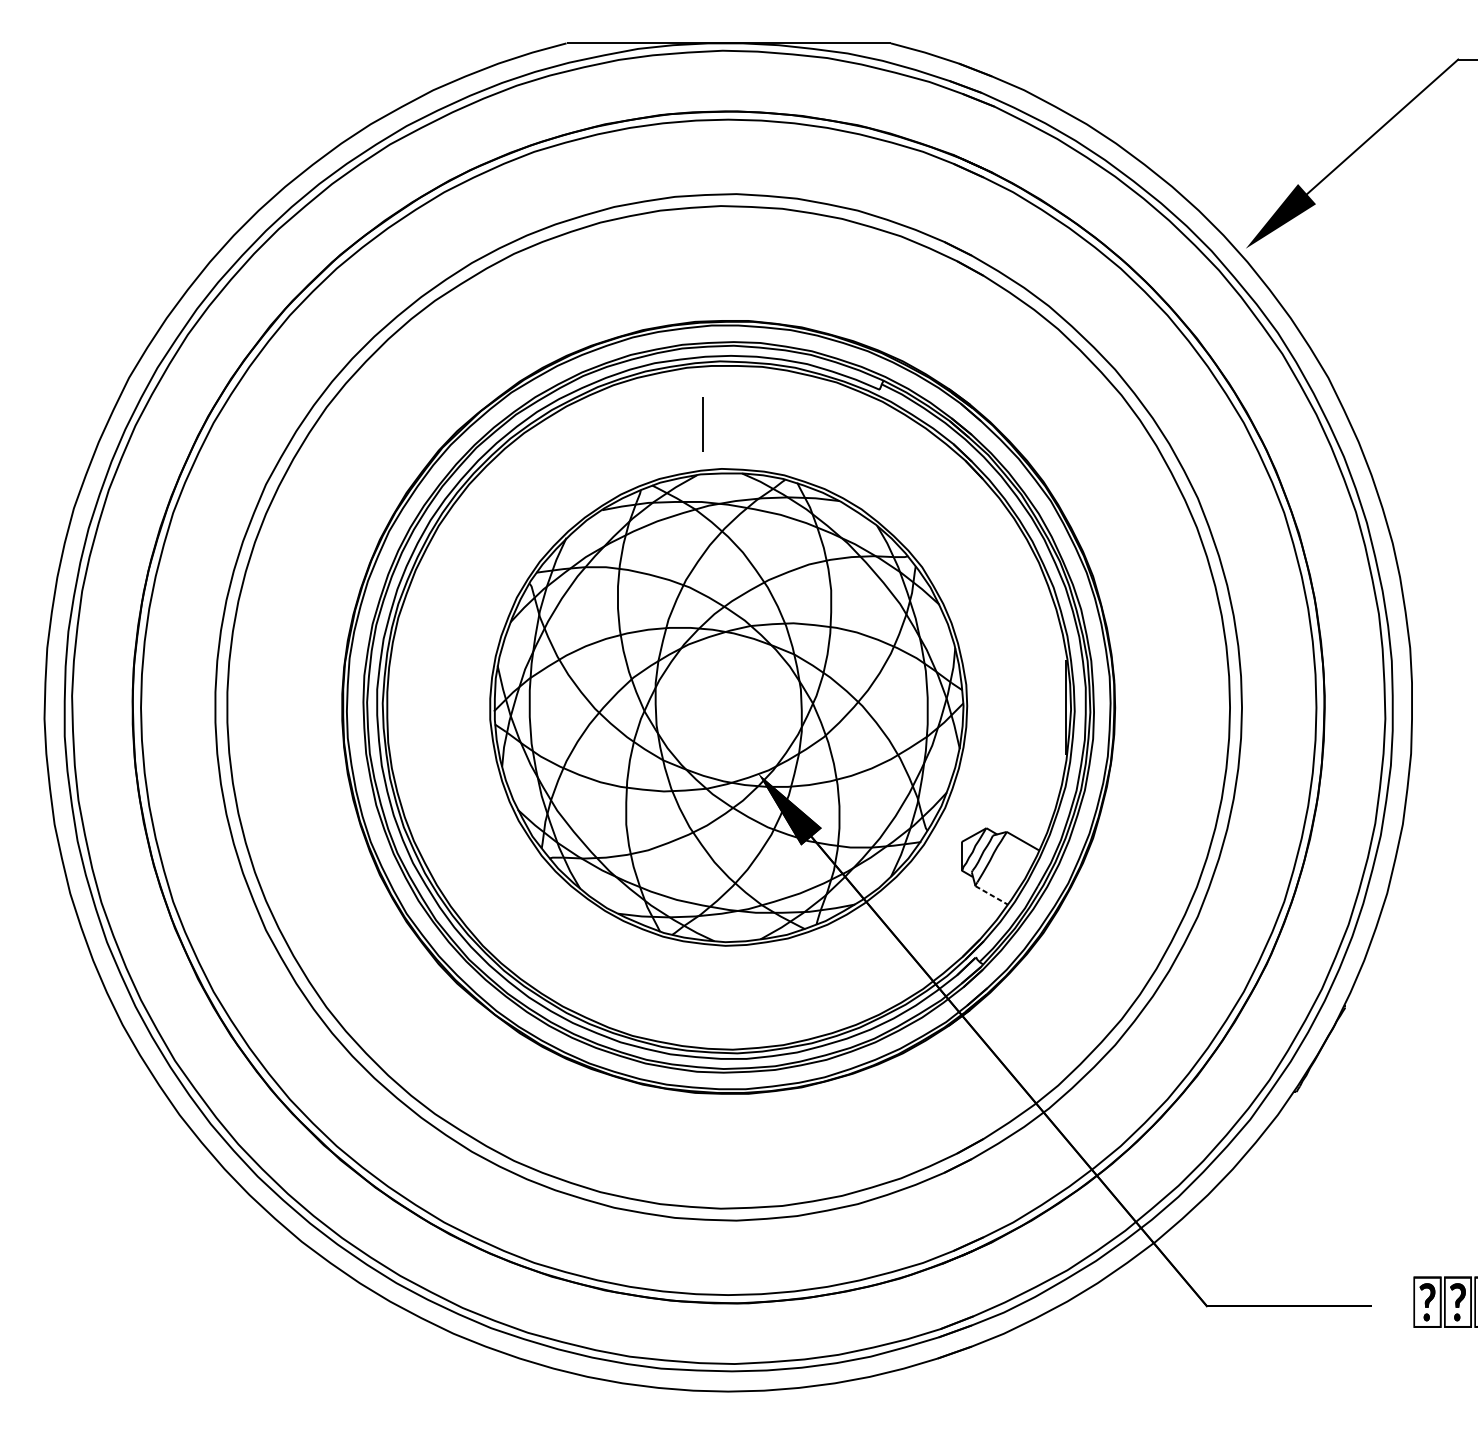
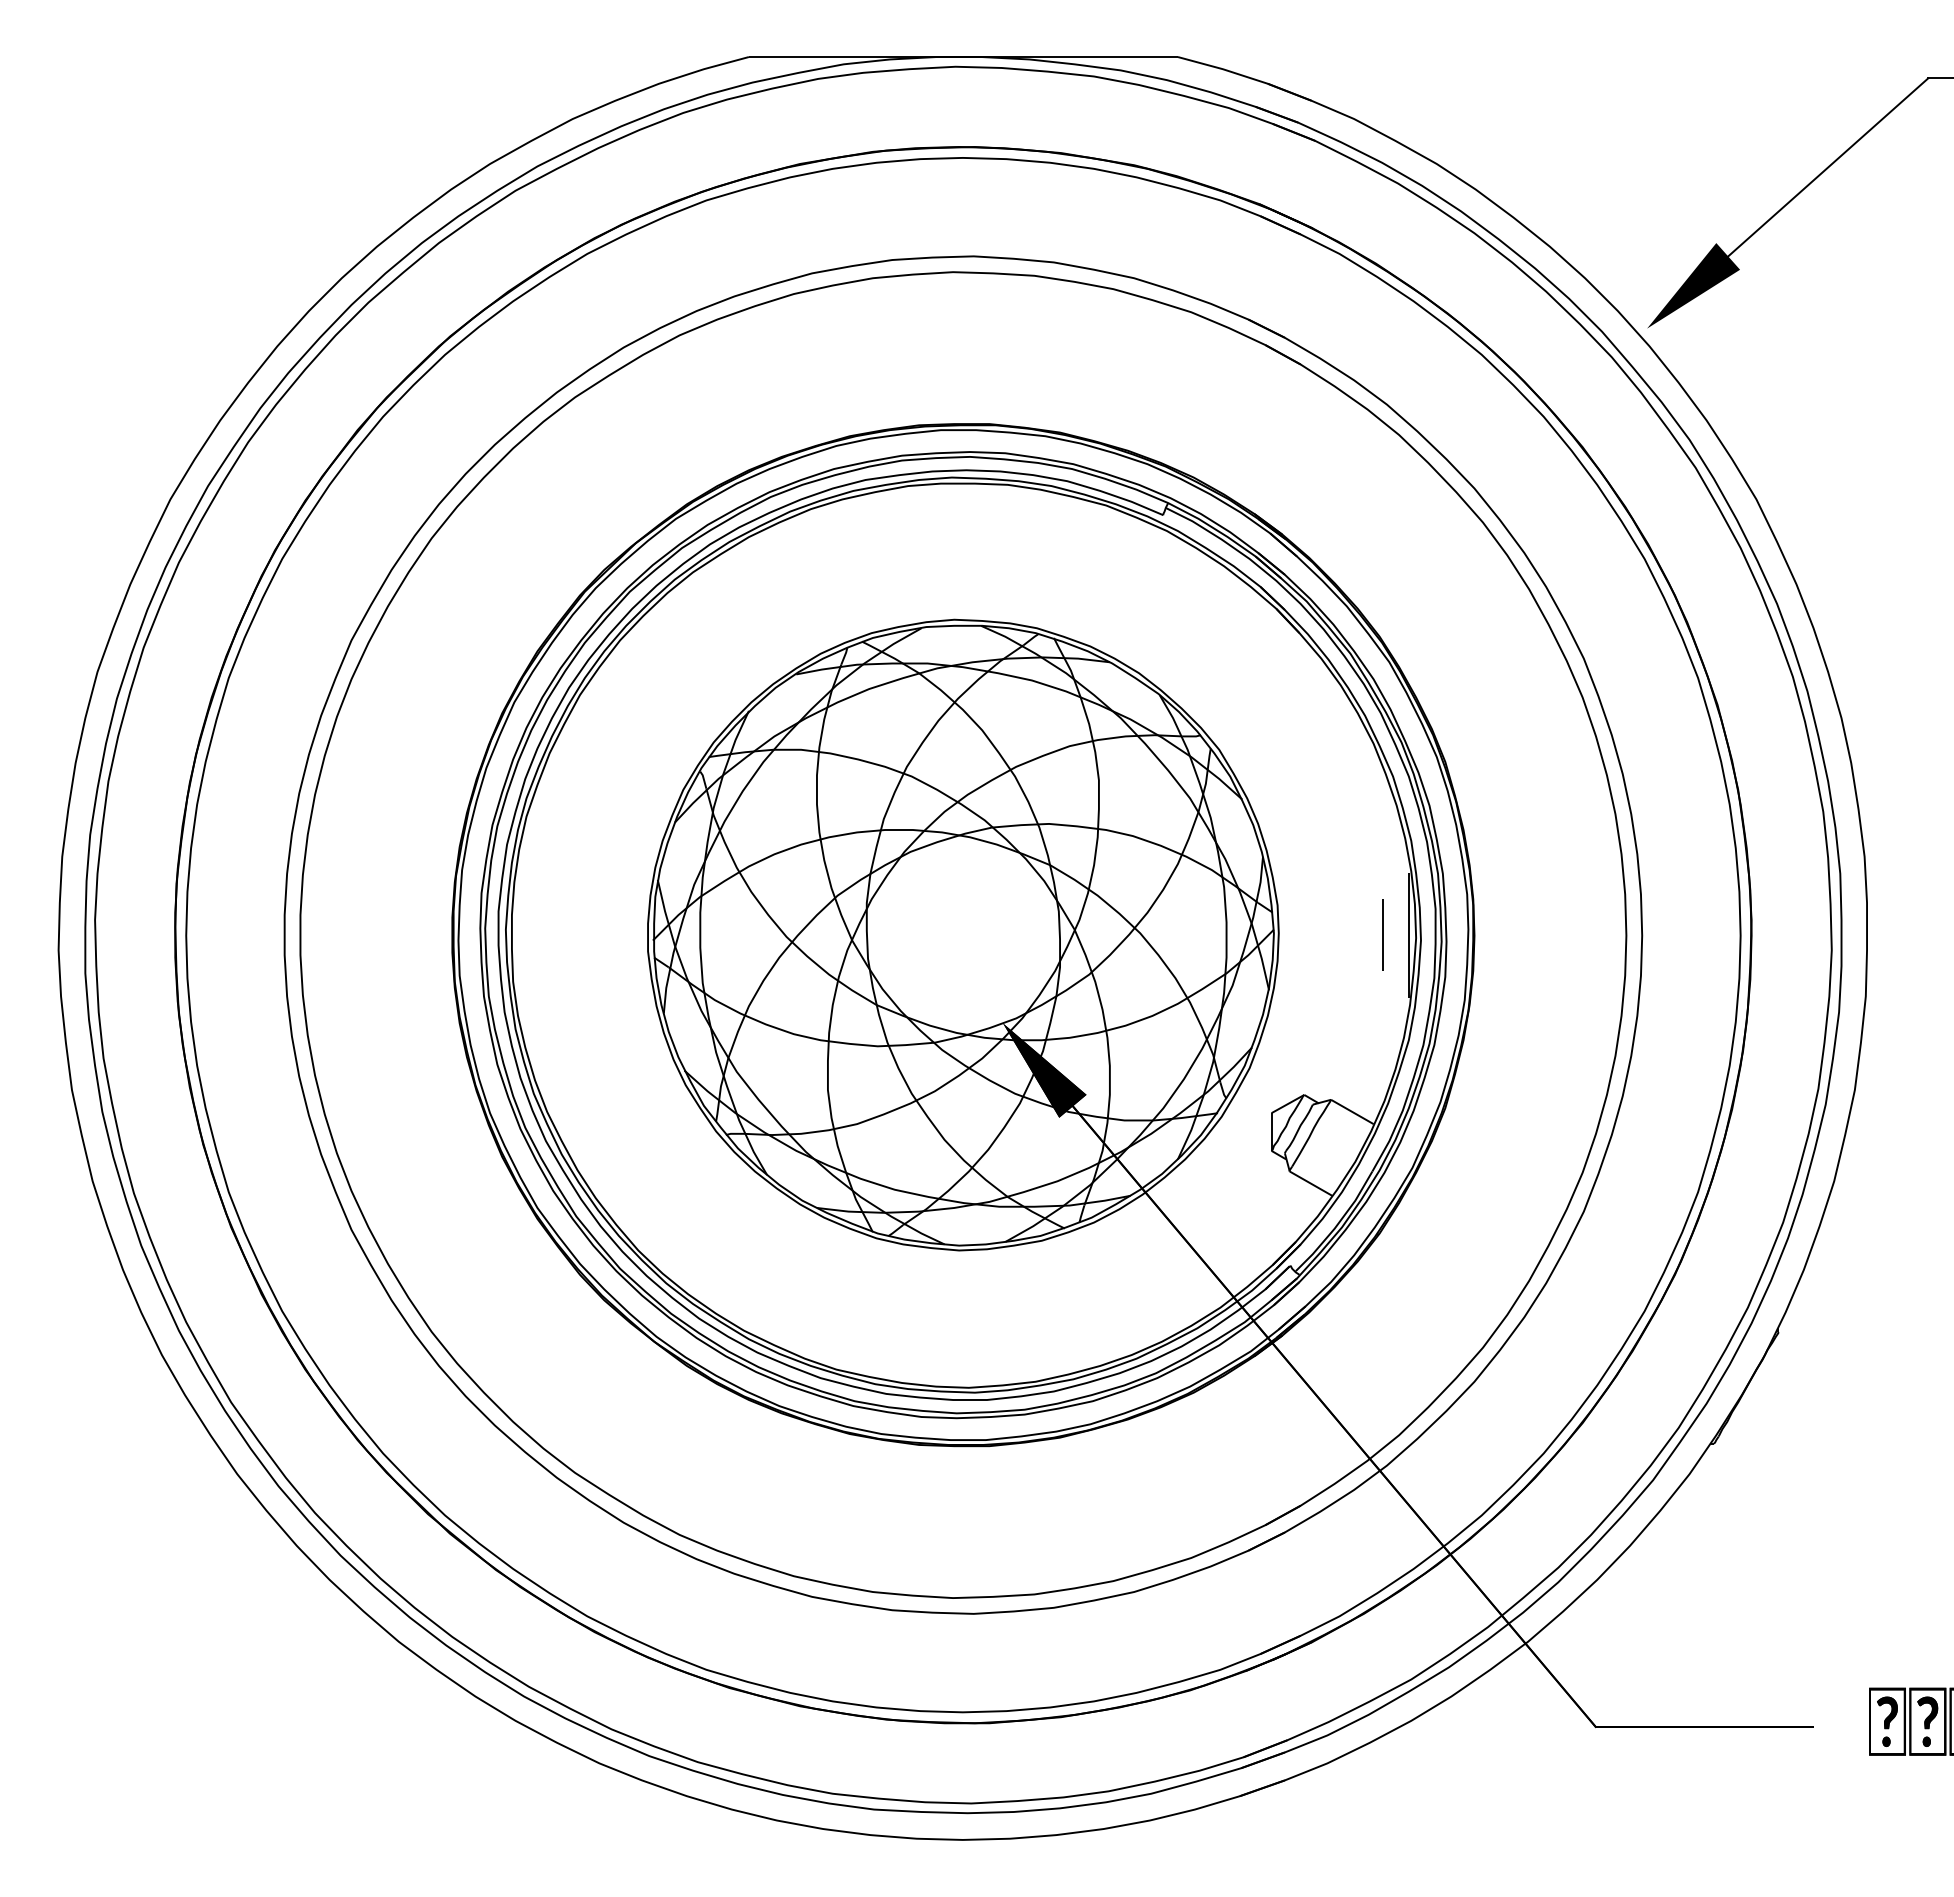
line: (702, 424) -> (1382, 934), moved
line: (991, 895) -> (1311, 1183), dashed -> solid

